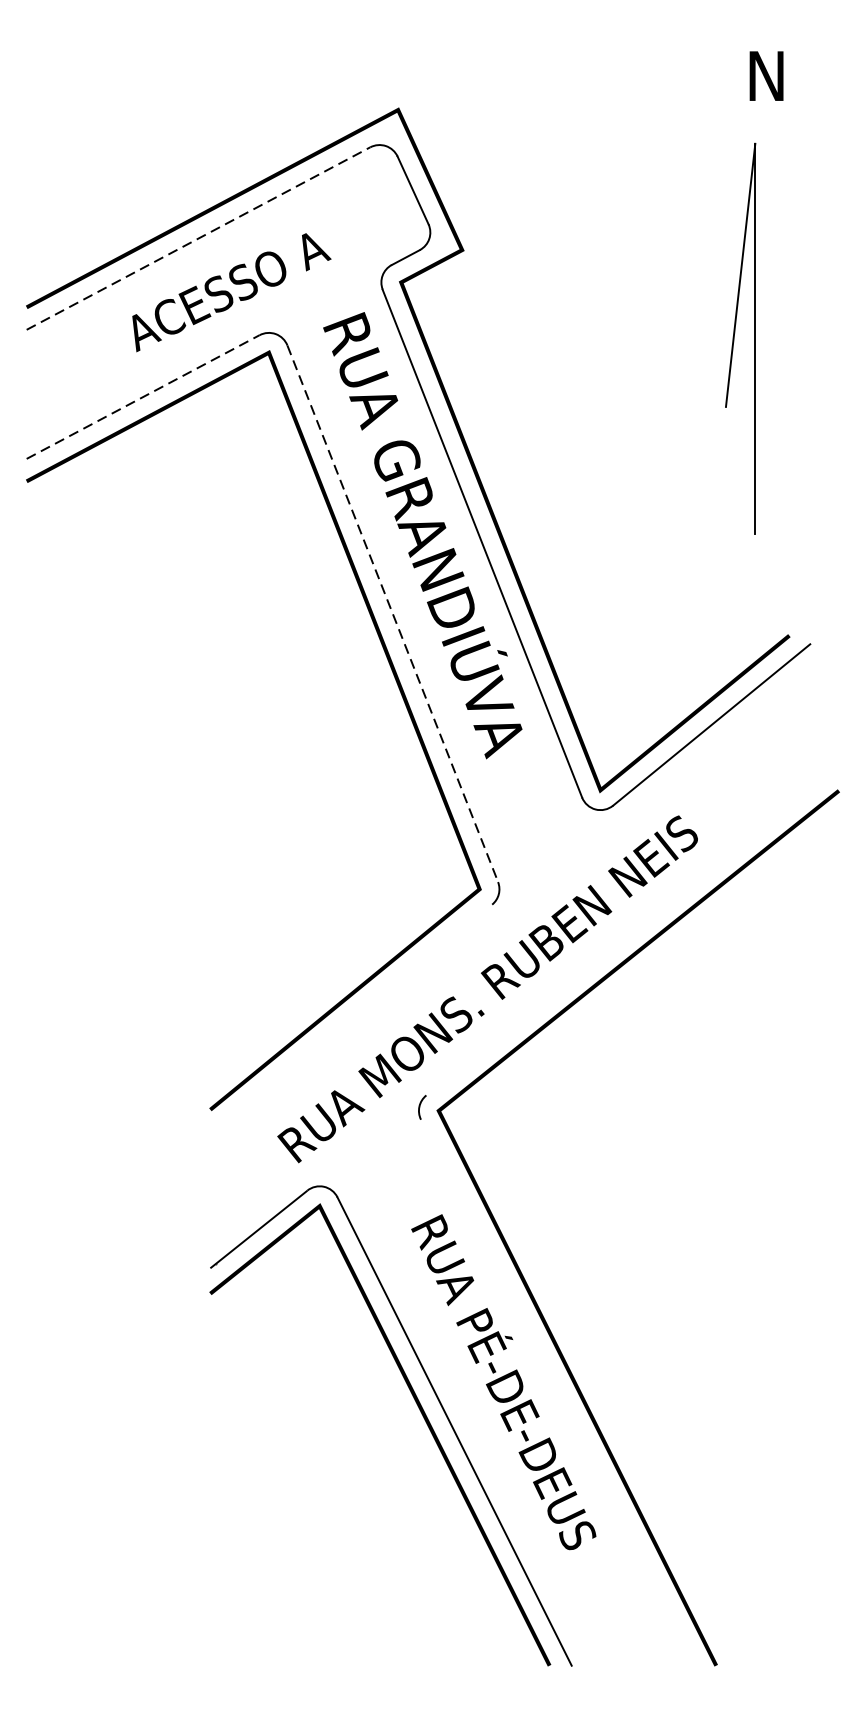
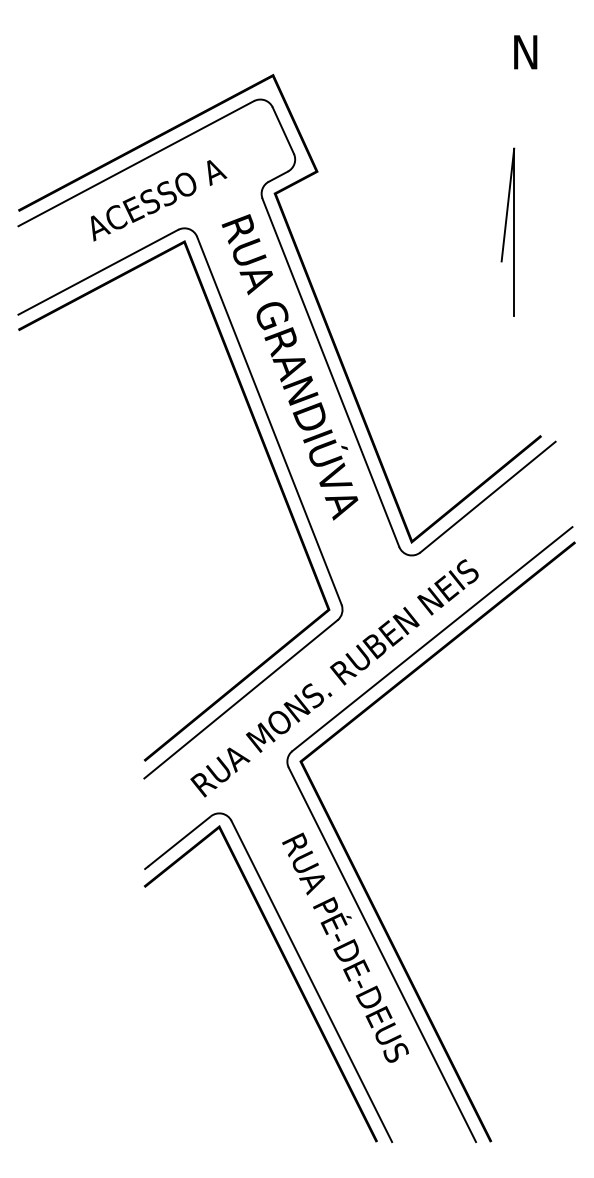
line: (198, 238) -> (136, 163), dashed -> solid
part: (740, 337) -> (507, 231), size x0.62
line: (143, 397) -> (98, 272), dashed -> solid
line: (392, 613) -> (269, 420), dashed -> solid
line: (630, 932) -> (432, 639), added
line: (350, 1020) -> (240, 699), added
line: (557, 1392) -> (382, 954), added

